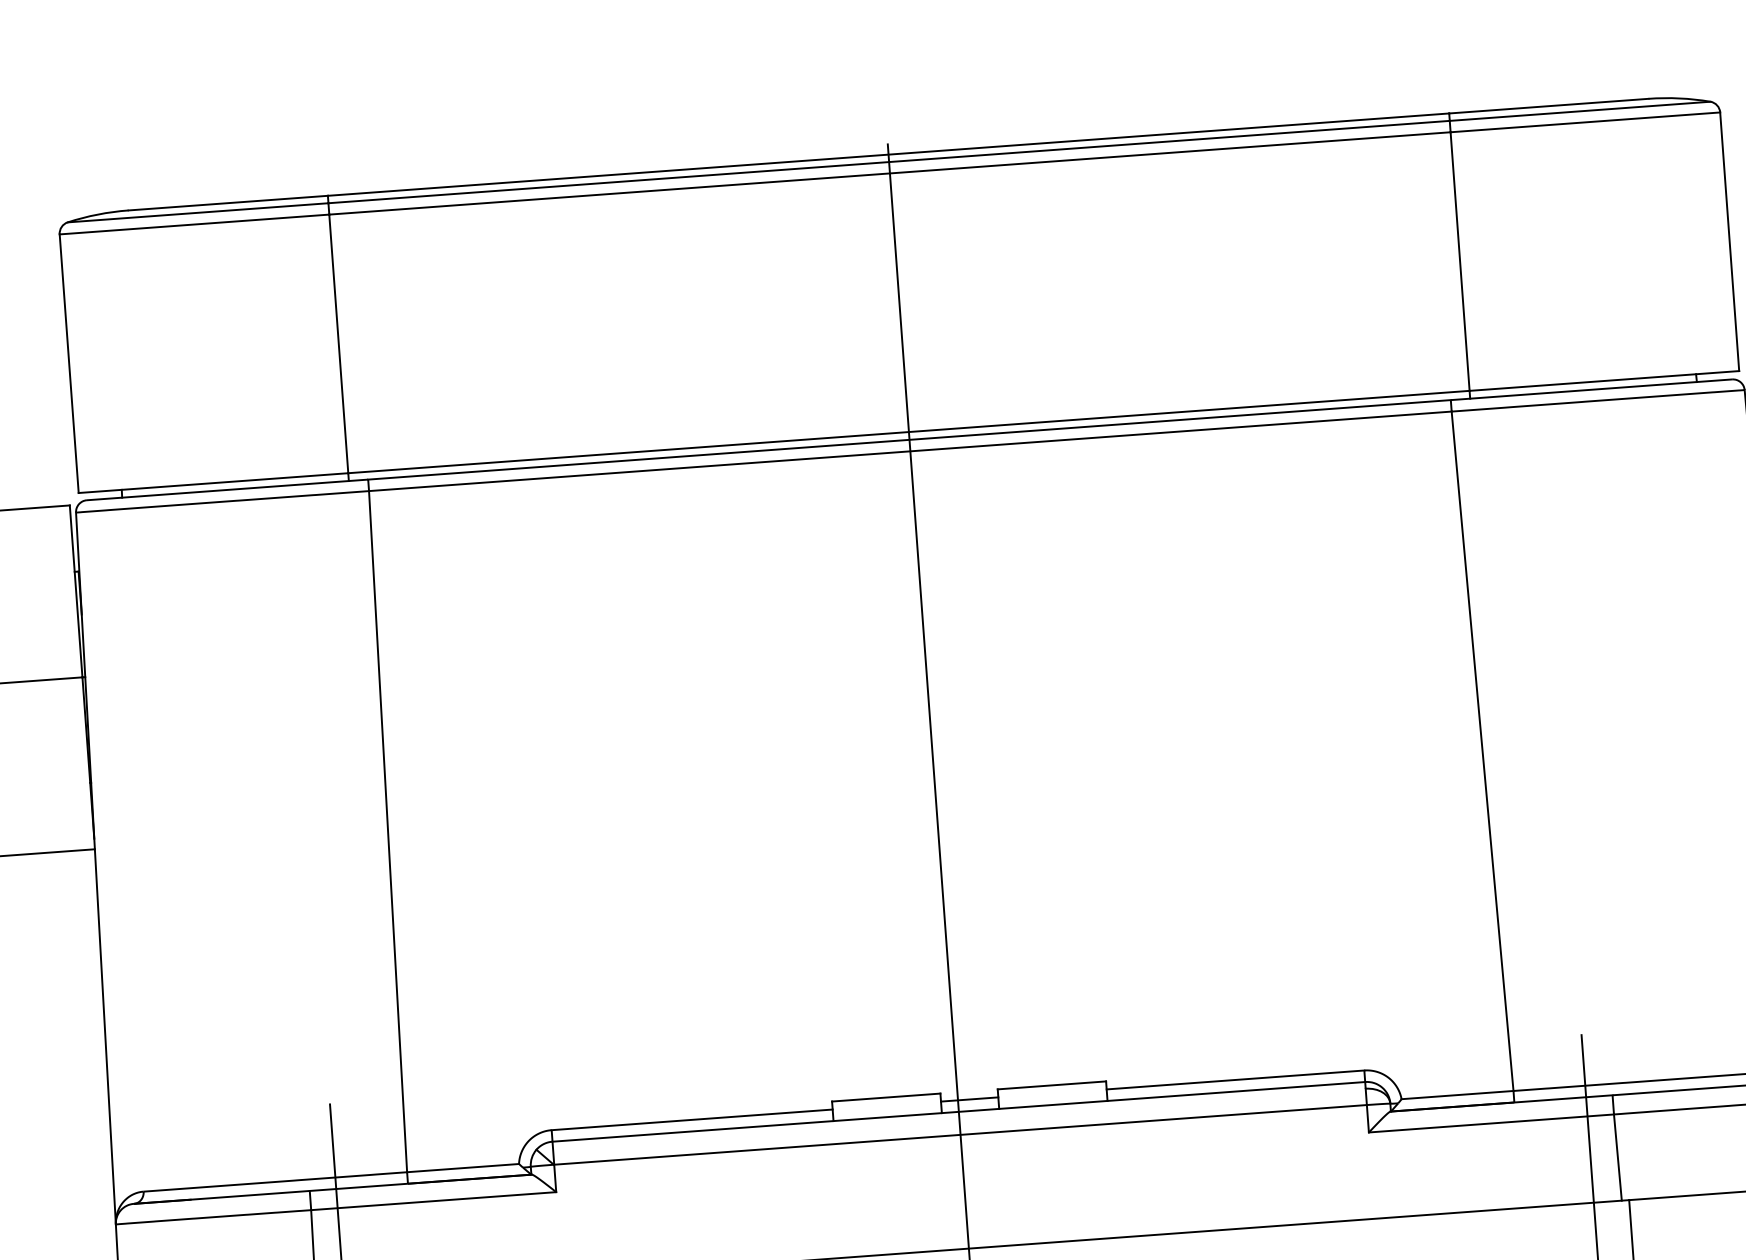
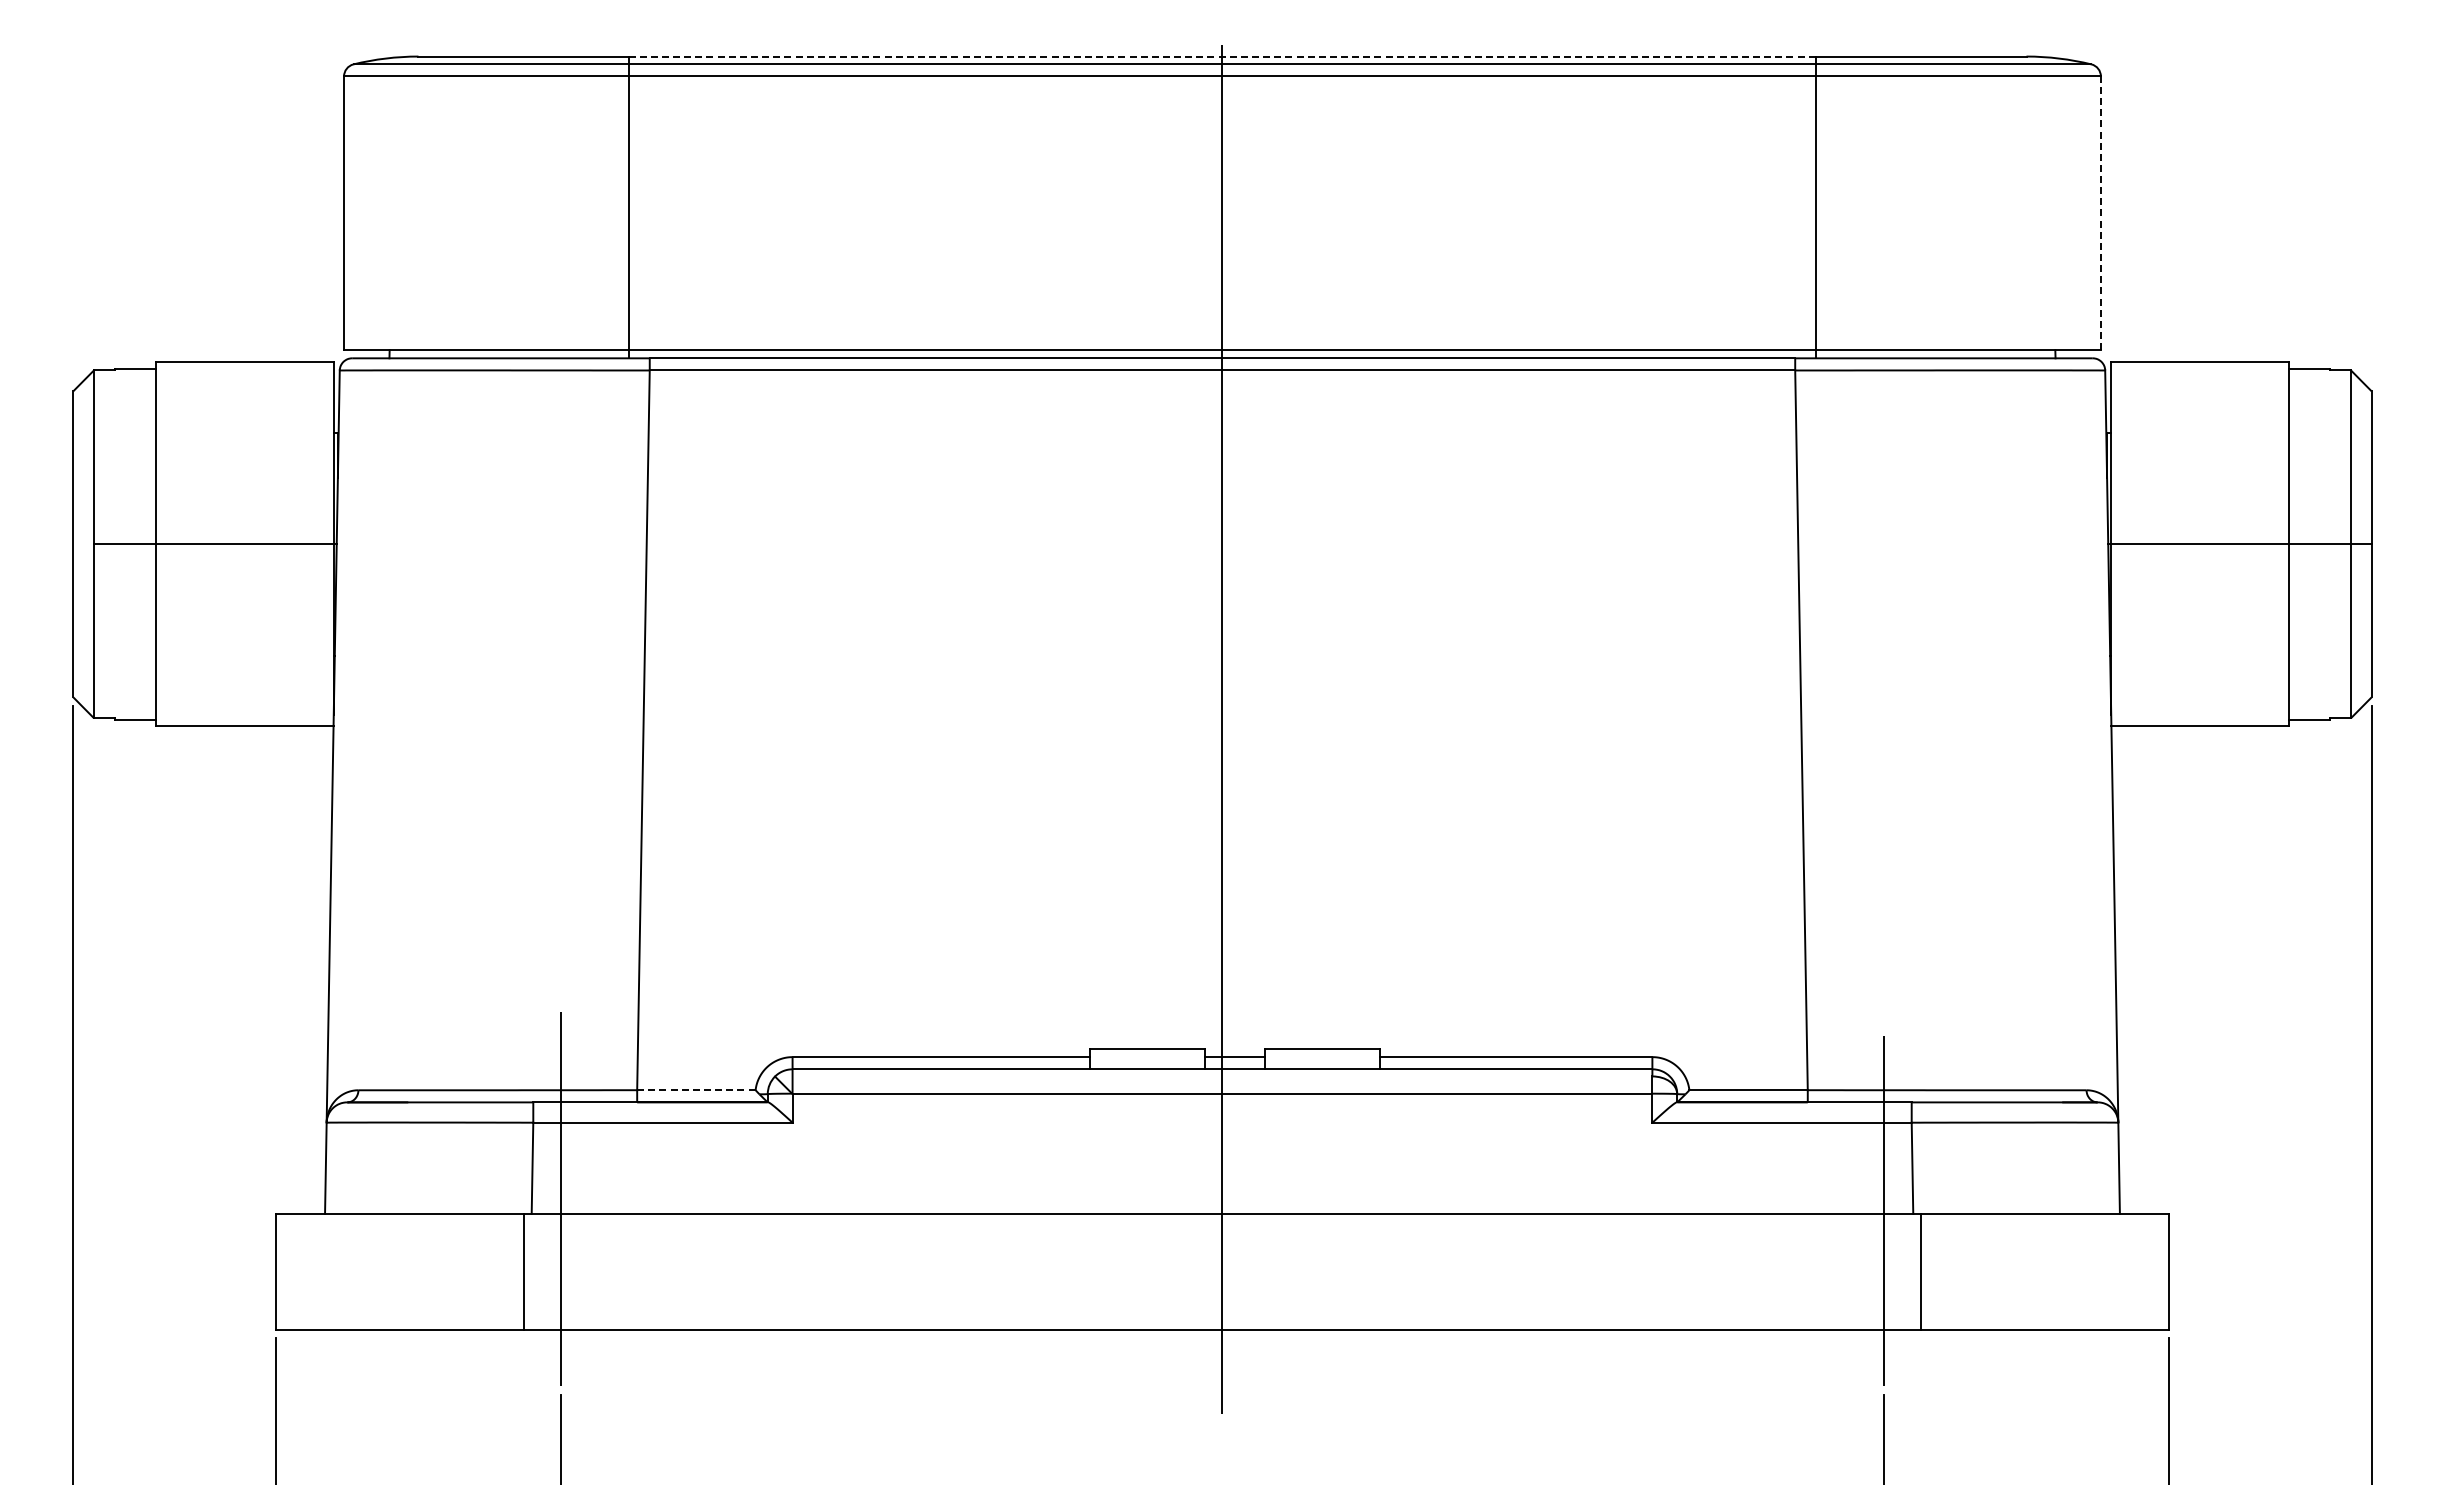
line: (887, 154) -> (1221, 56), solid -> dashed
line: (1729, 242) -> (2100, 213), solid -> dashed
line: (463, 1168) -> (696, 1090), solid -> dashed

